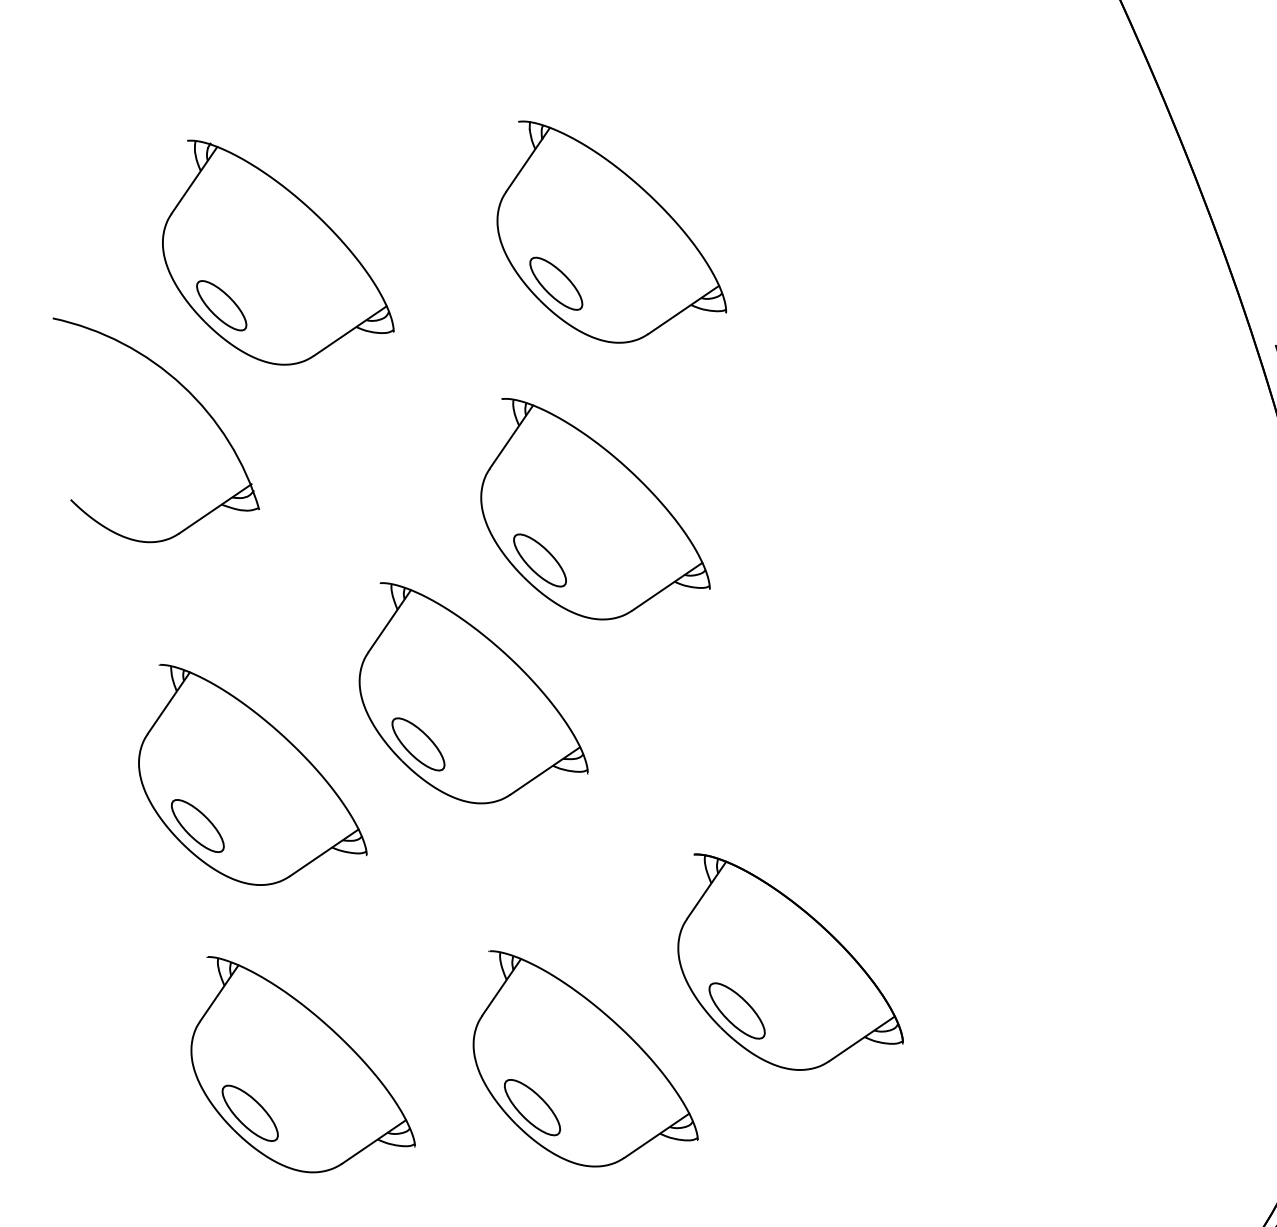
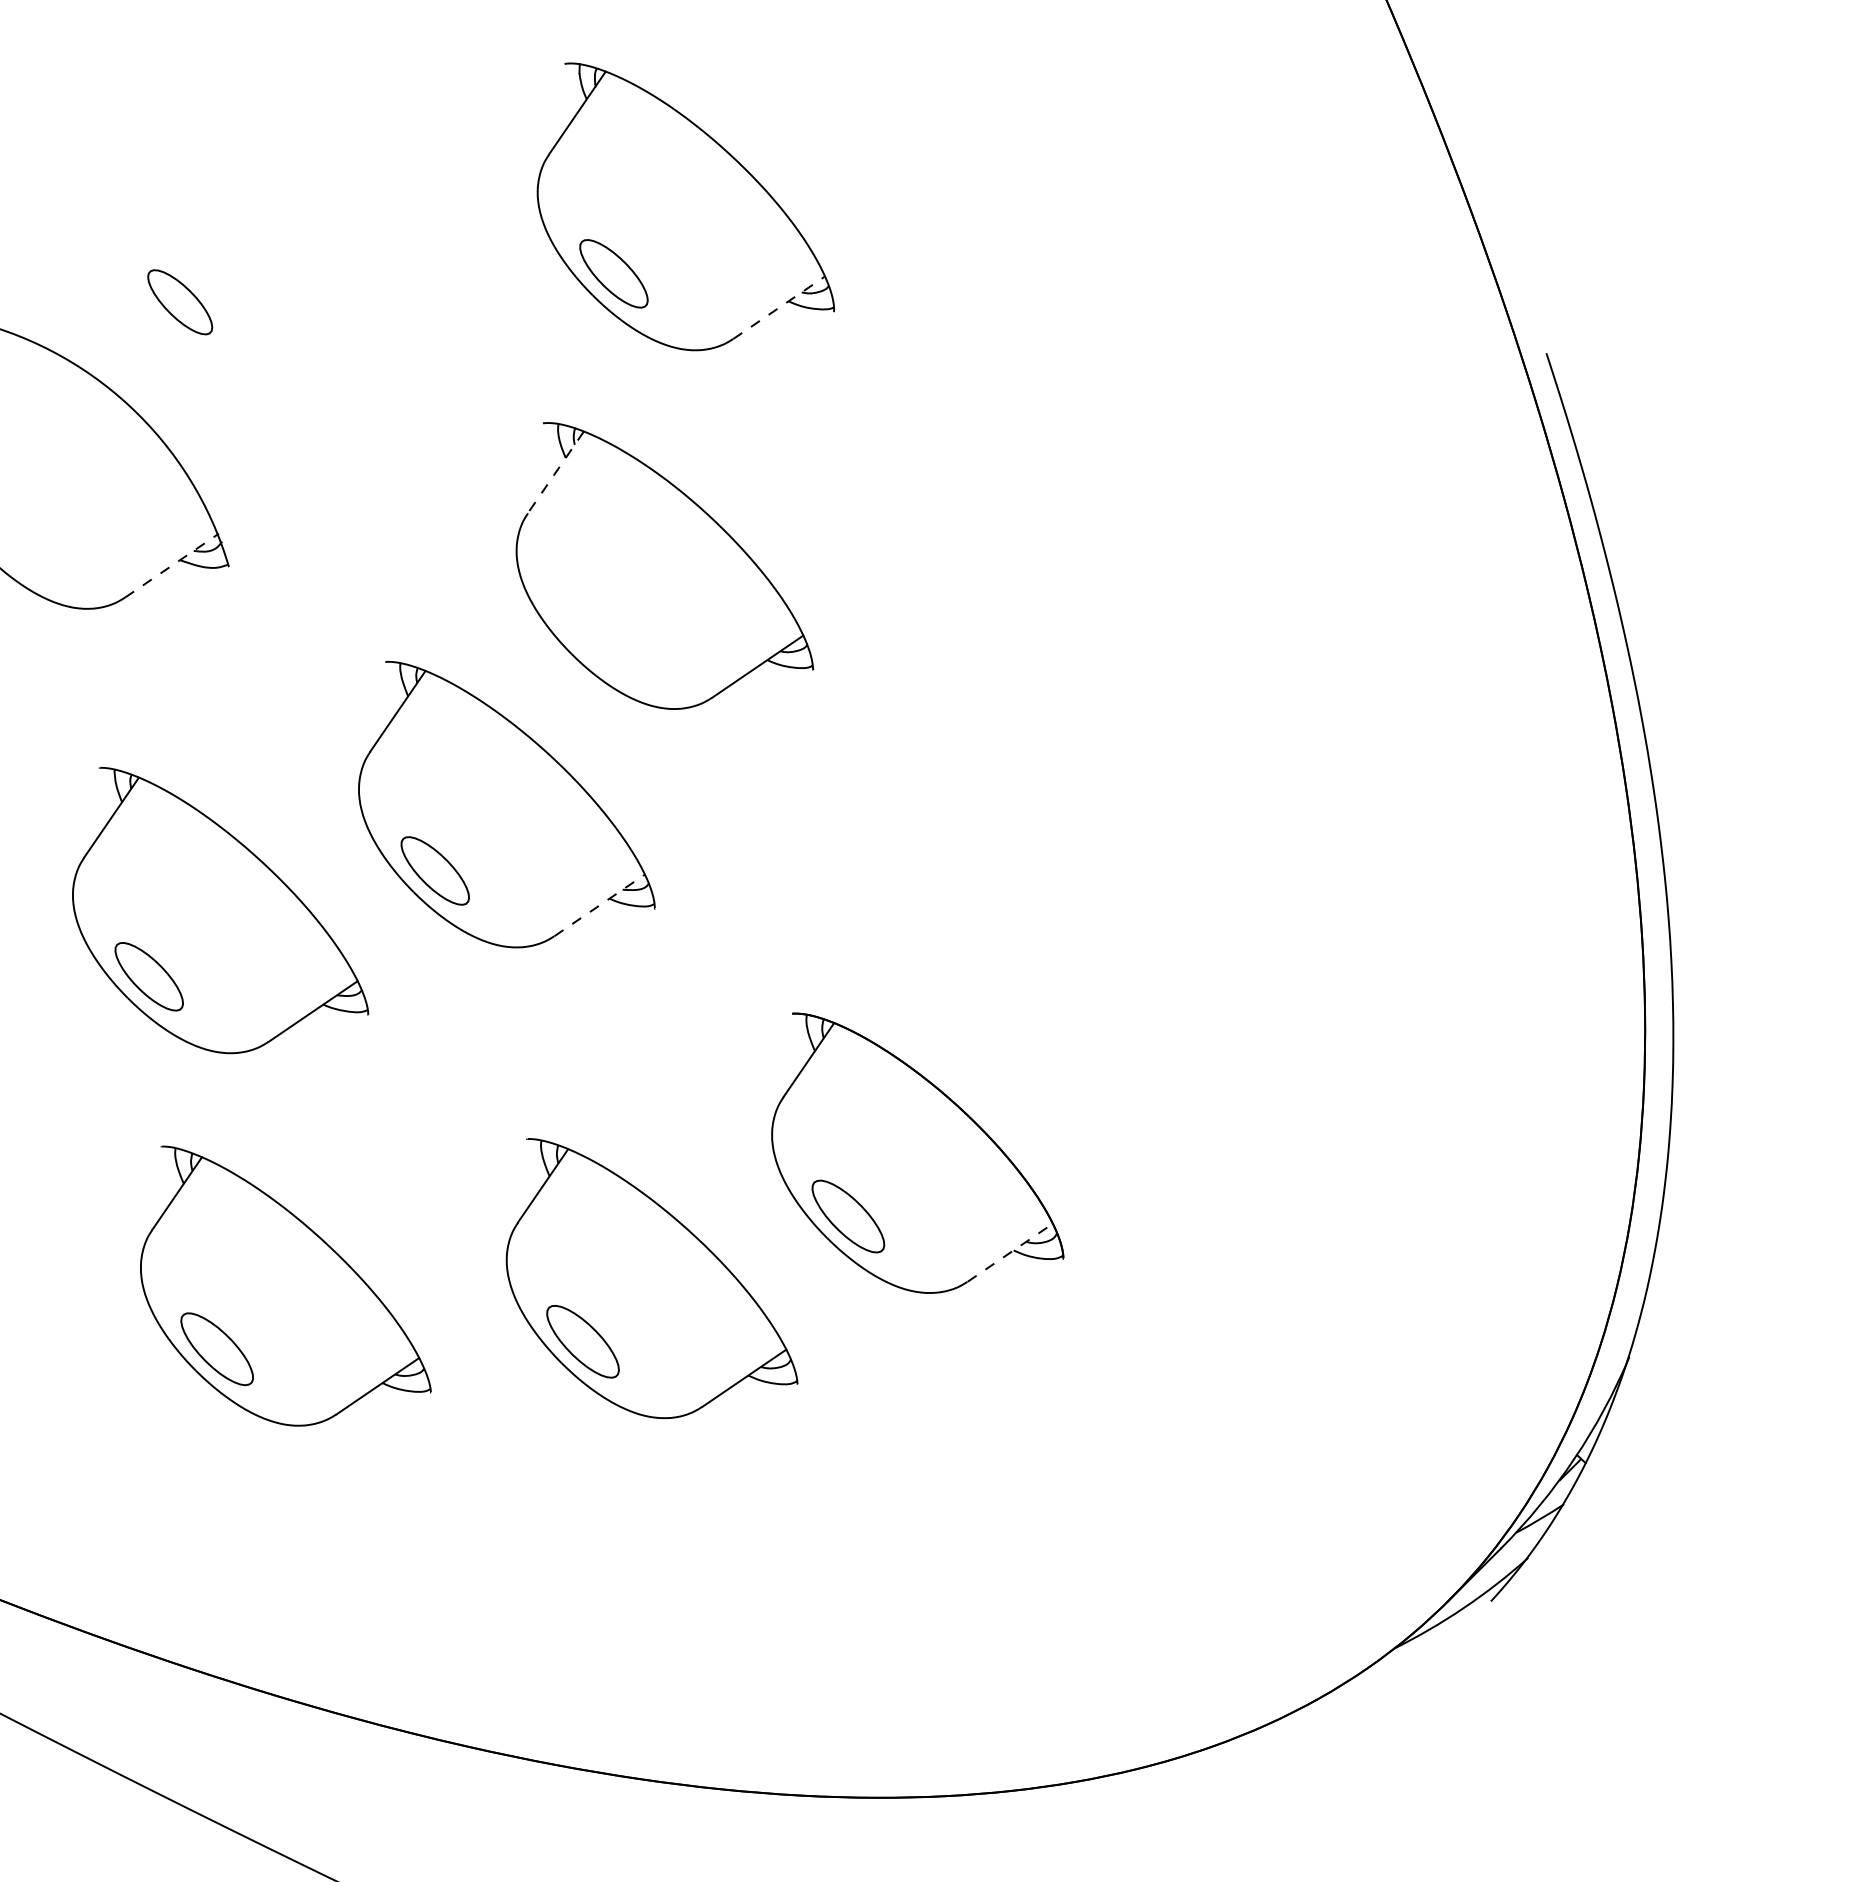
part: (278, 252) -> (253, 233), removed
line: (684, 309) -> (779, 307), solid -> dashed
line: (511, 437) -> (555, 472), solid -> dashed
line: (215, 508) -> (172, 565), solid -> dashed
part: (539, 560) -> (592, 632), removed
line: (545, 771) -> (599, 905), solid -> dashed
line: (862, 1038) -> (1010, 1252), solid -> dashed

